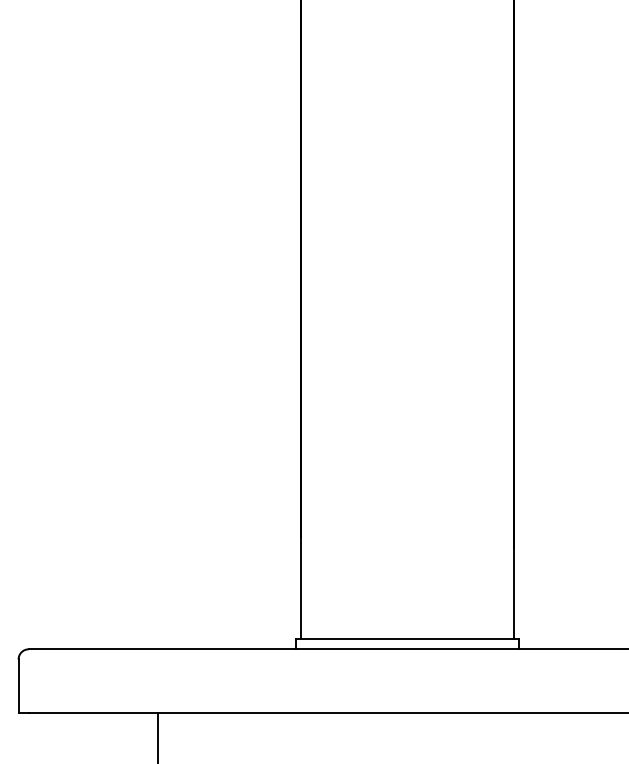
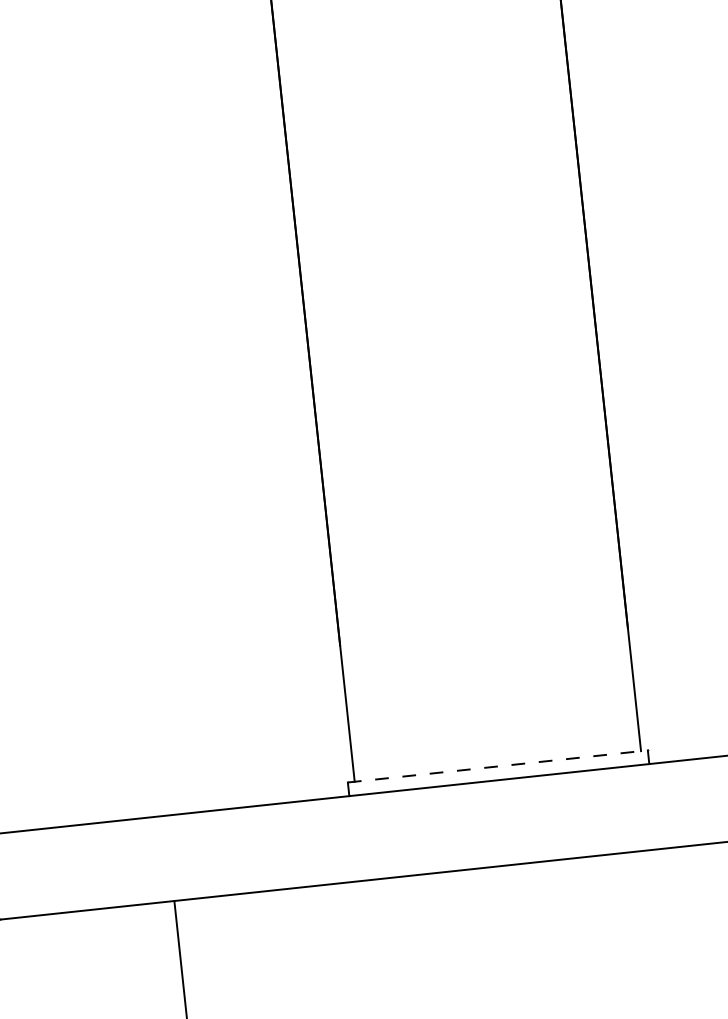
line: (407, 639) -> (497, 766), solid -> dashed

